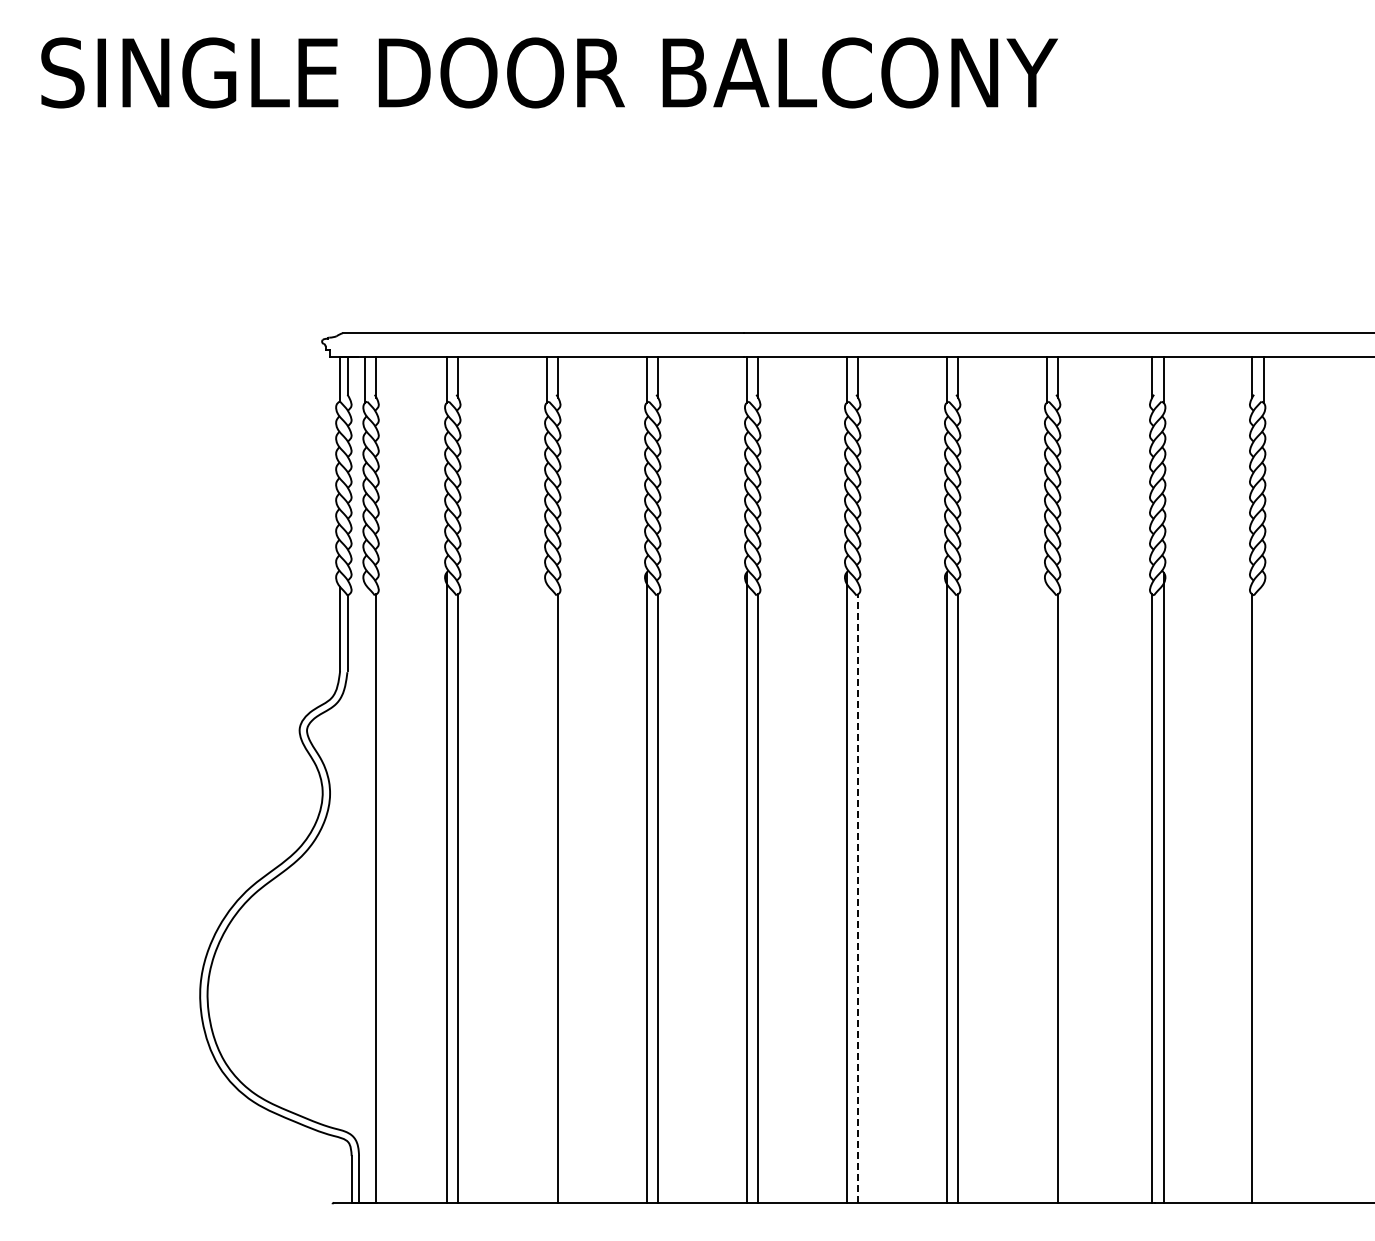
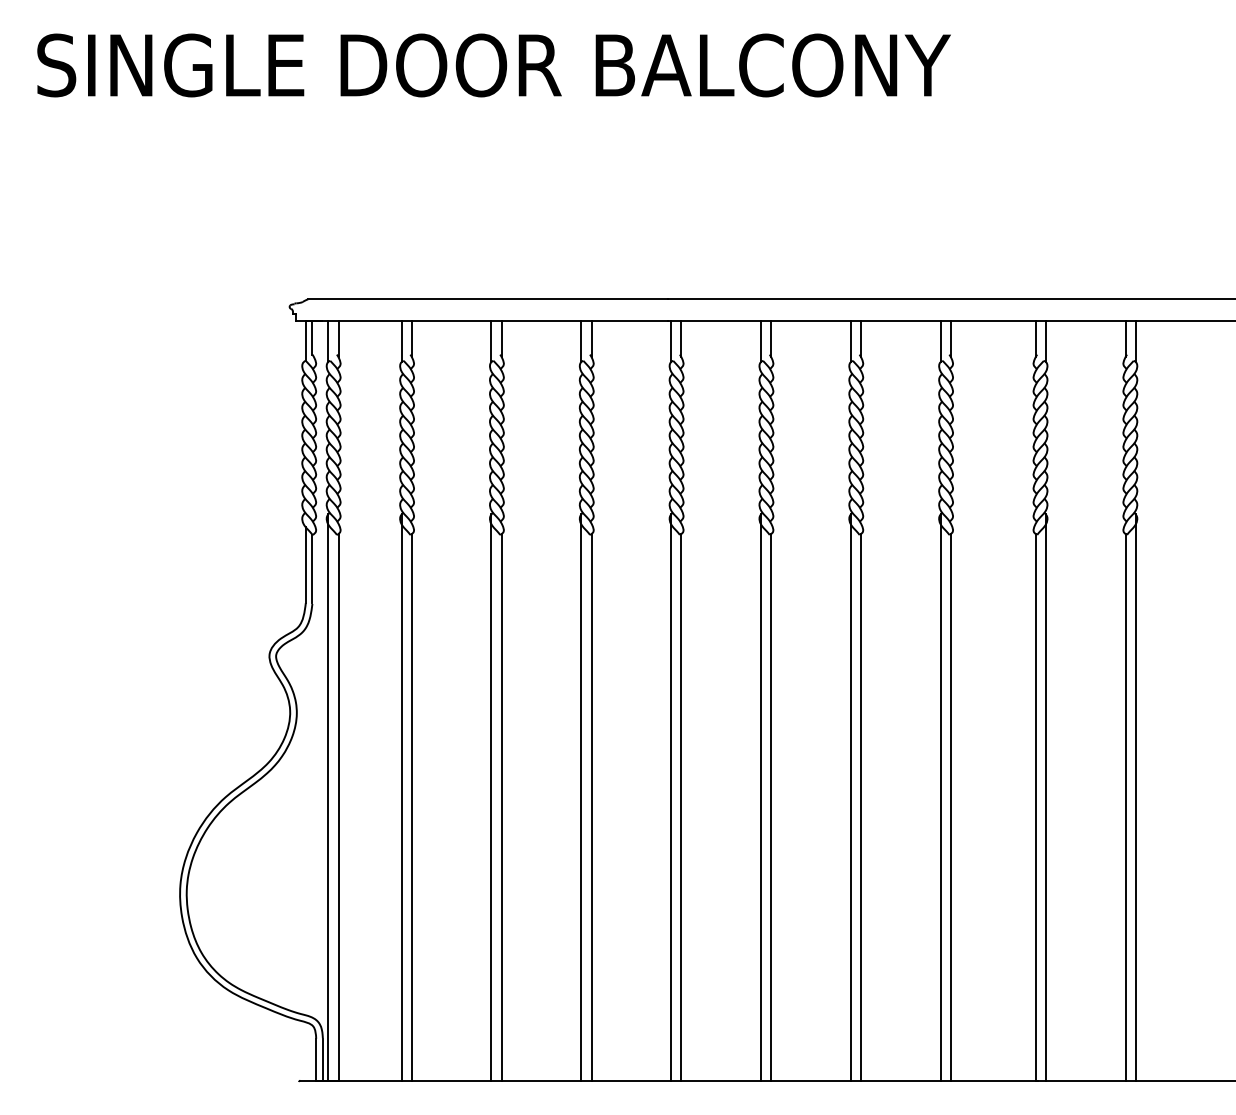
line: (365, 887) -> (328, 797), added
line: (546, 887) -> (491, 797), added
line: (1046, 887) -> (940, 797), added
line: (1263, 887) -> (1135, 797), added
line: (858, 898) -> (771, 807), dashed -> solid

